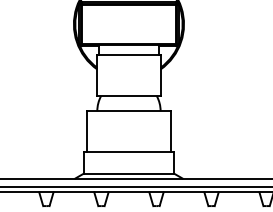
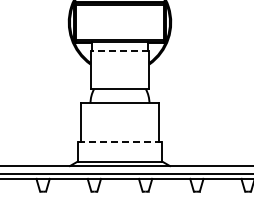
line: (128, 54) -> (119, 50), solid -> dashed
line: (129, 152) -> (120, 141), solid -> dashed

